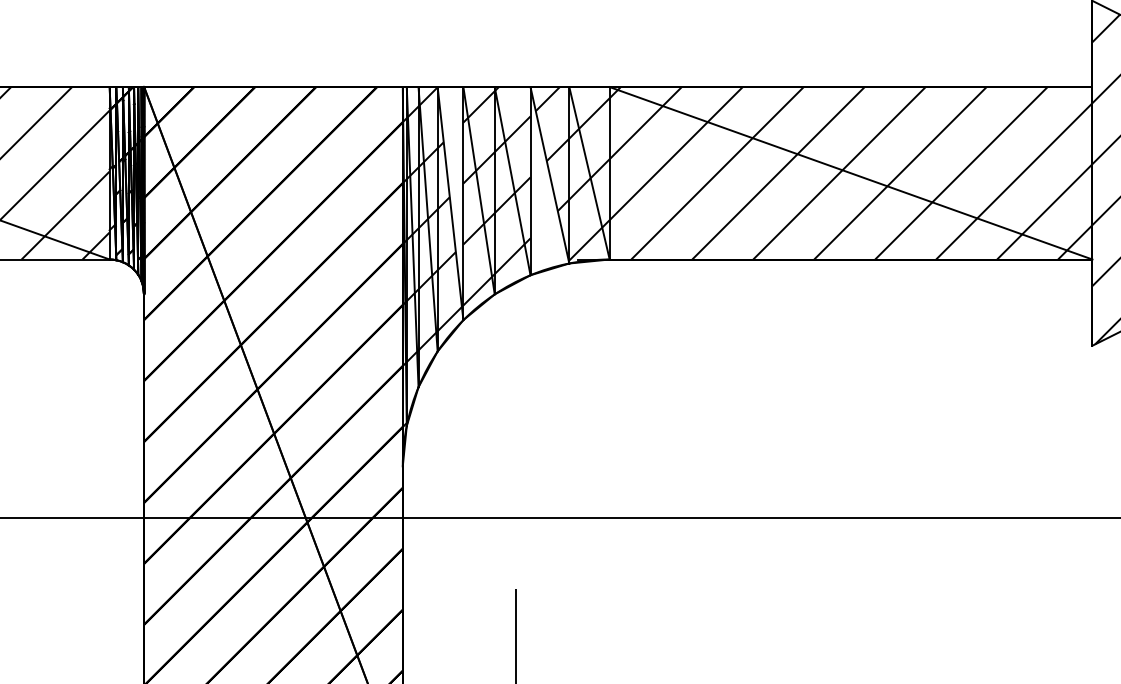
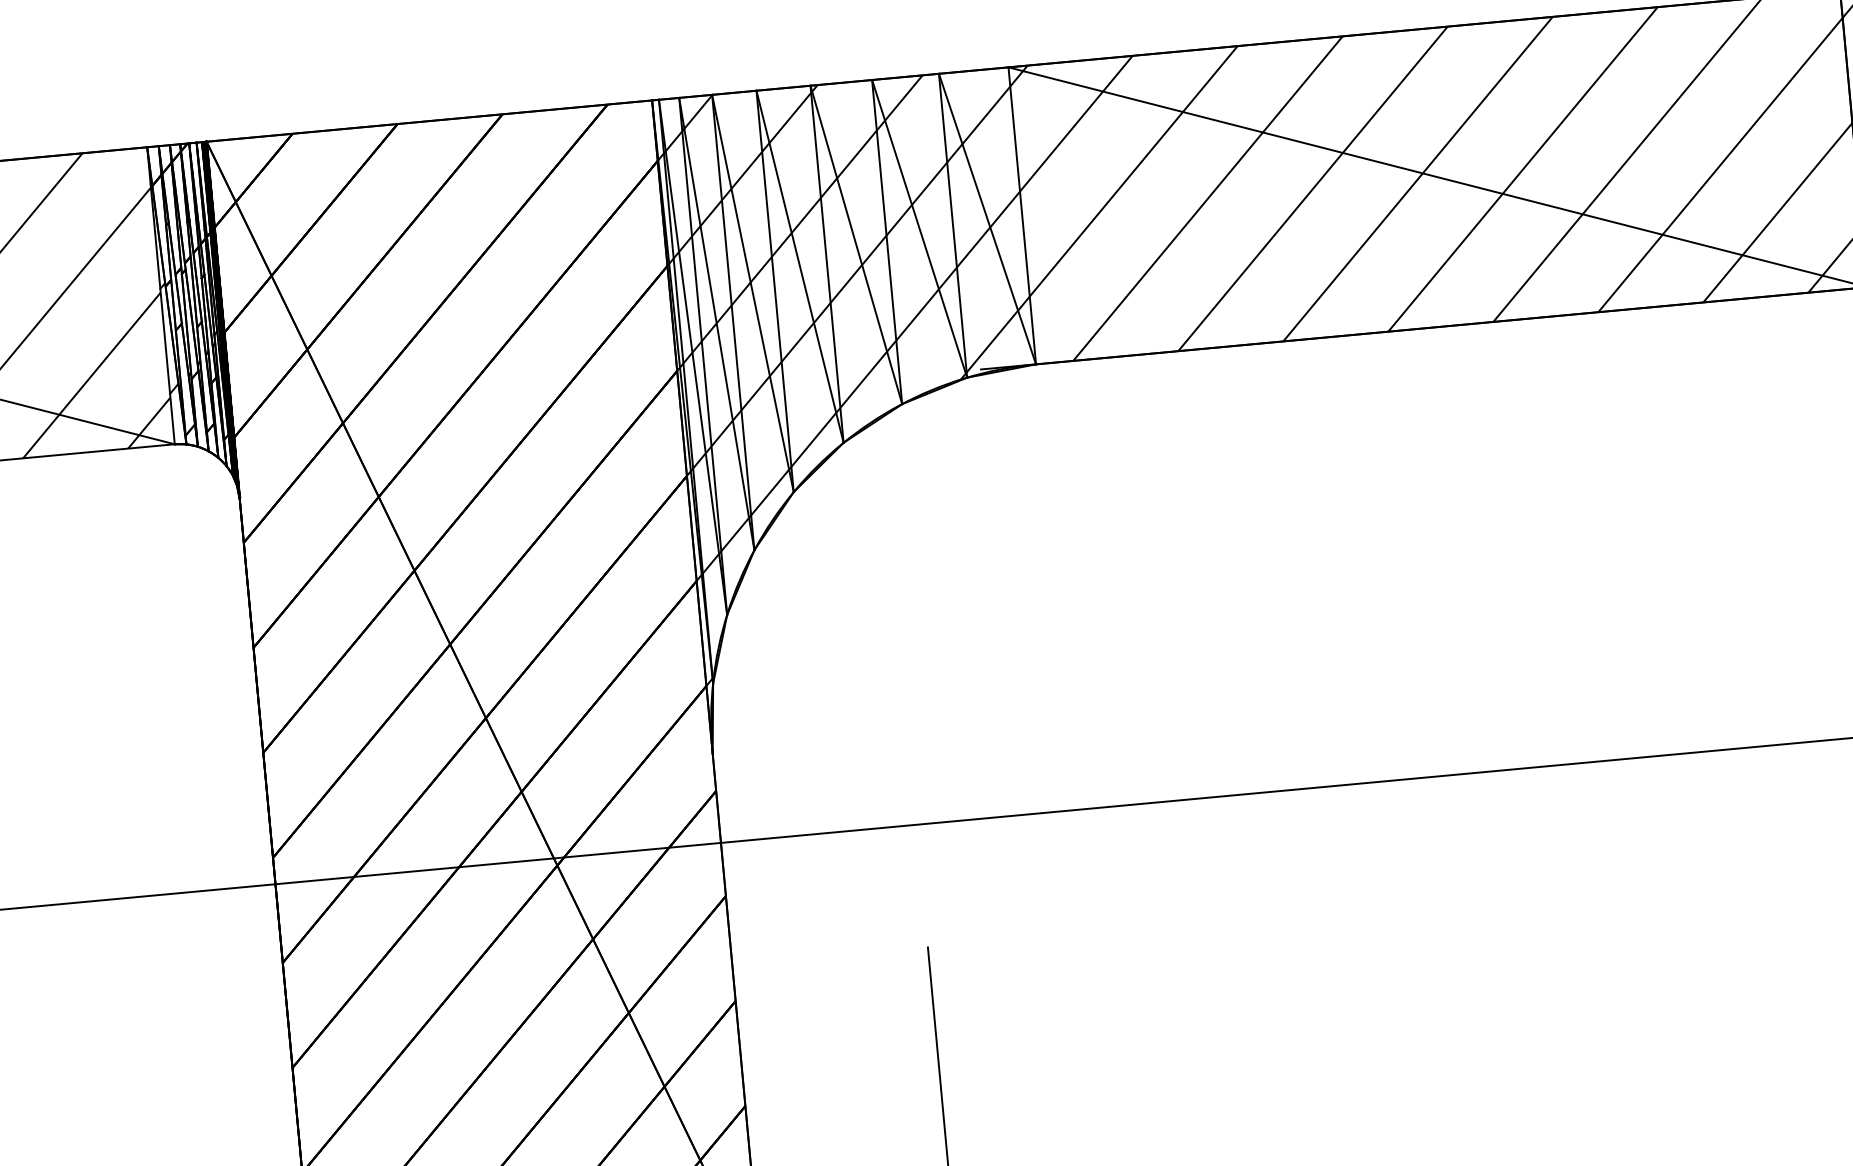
hatch: (549, 187) -> (920, 249), added
hatch: (450, 196) -> (751, 281), added

